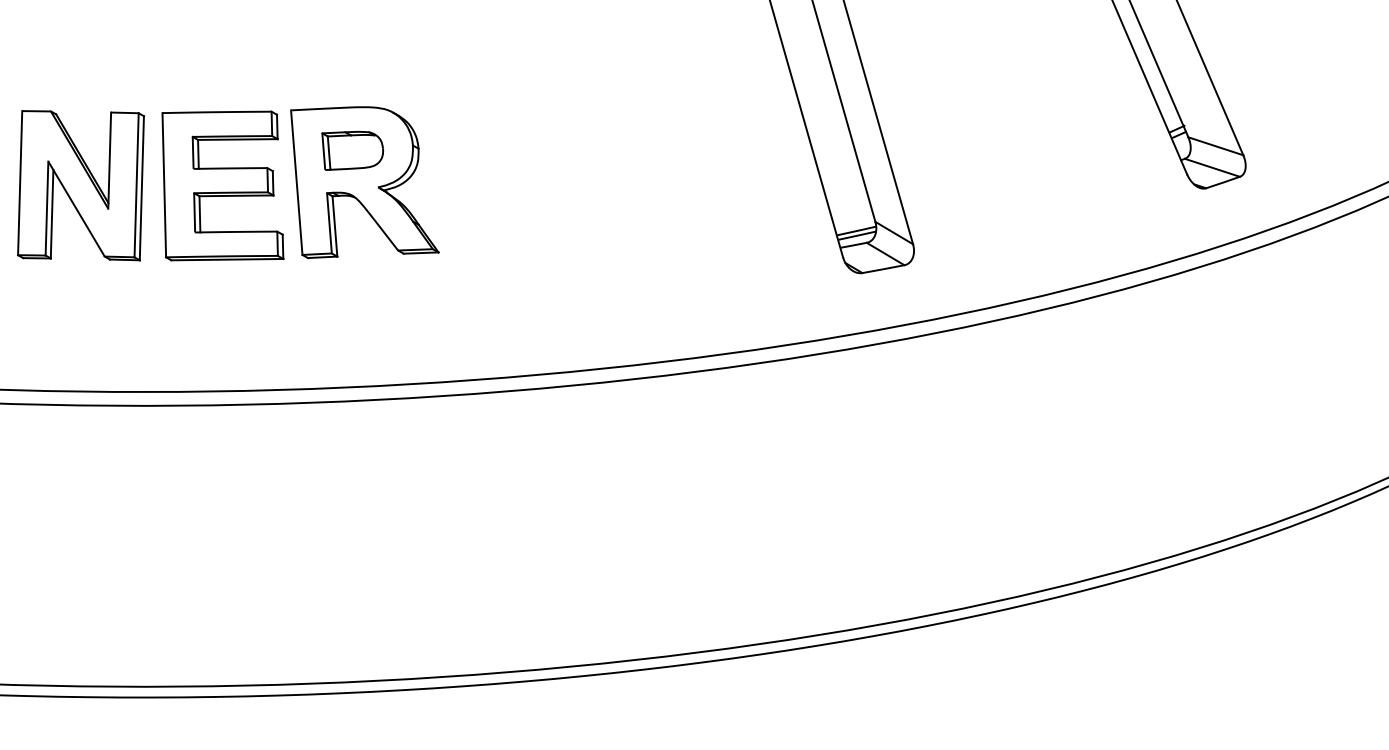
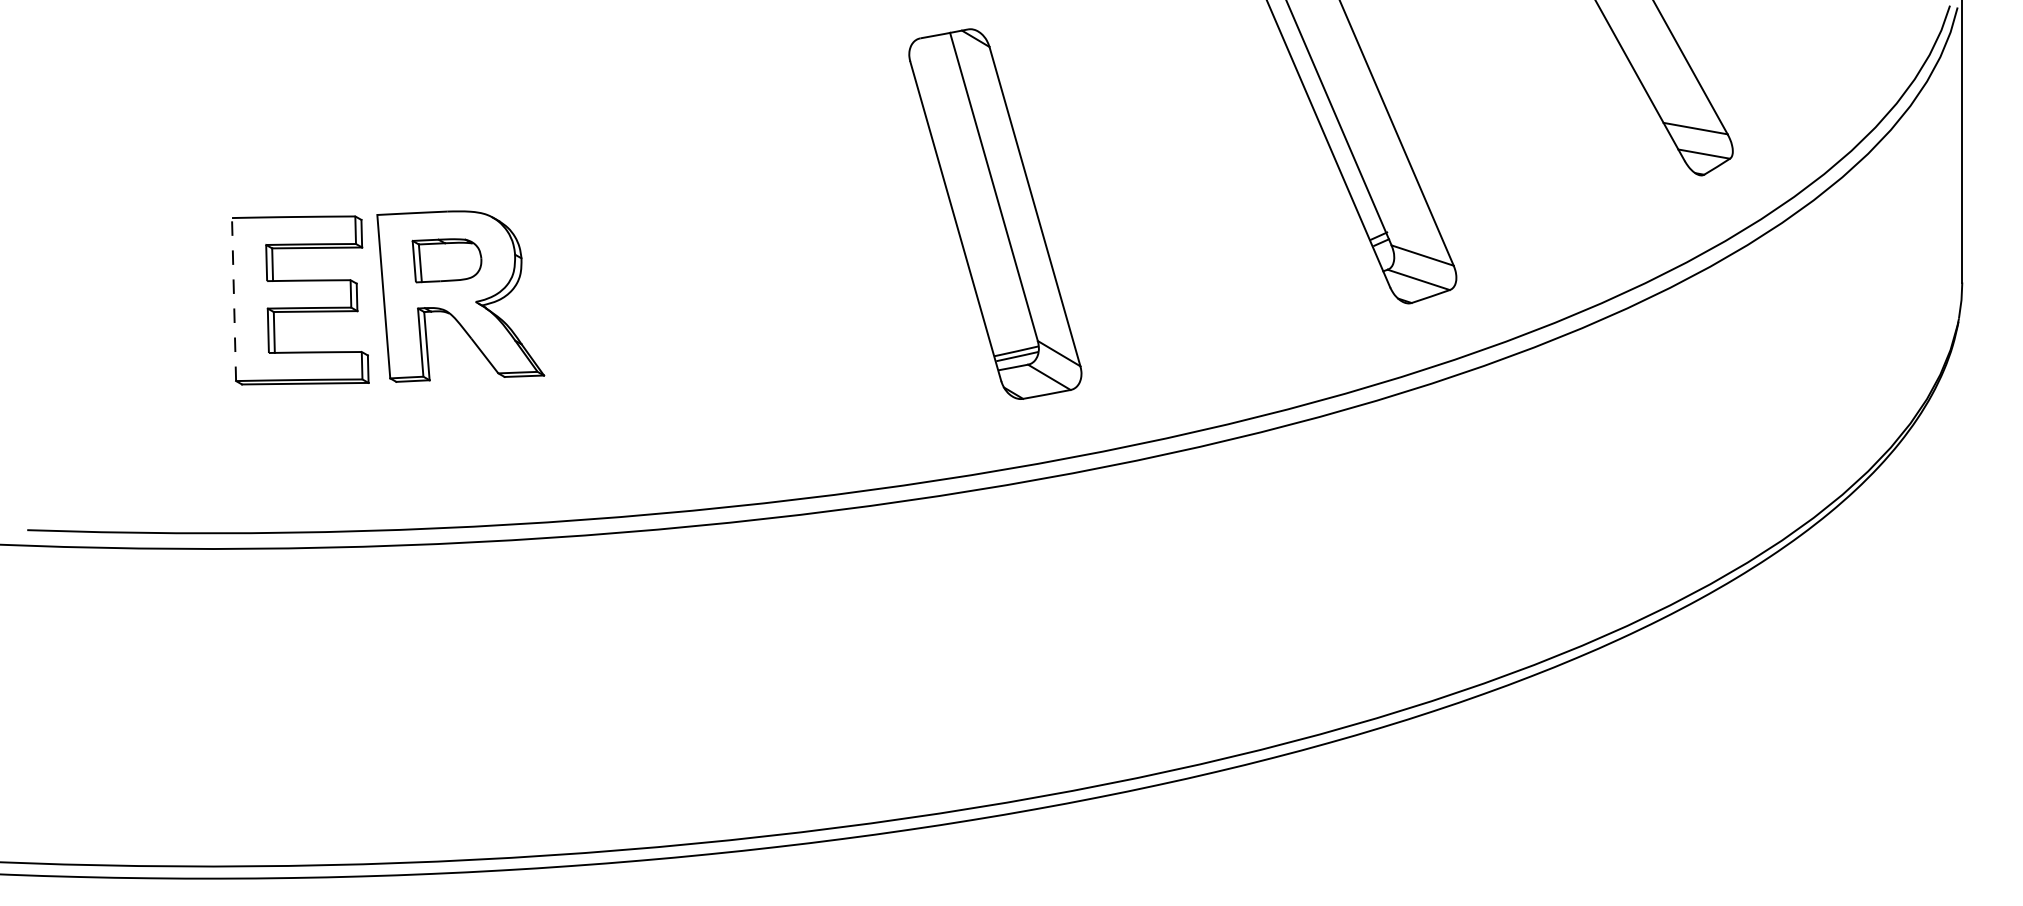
part: (80, 185) -> (139, 299), removed
line: (164, 185) -> (234, 299), solid -> dashed

